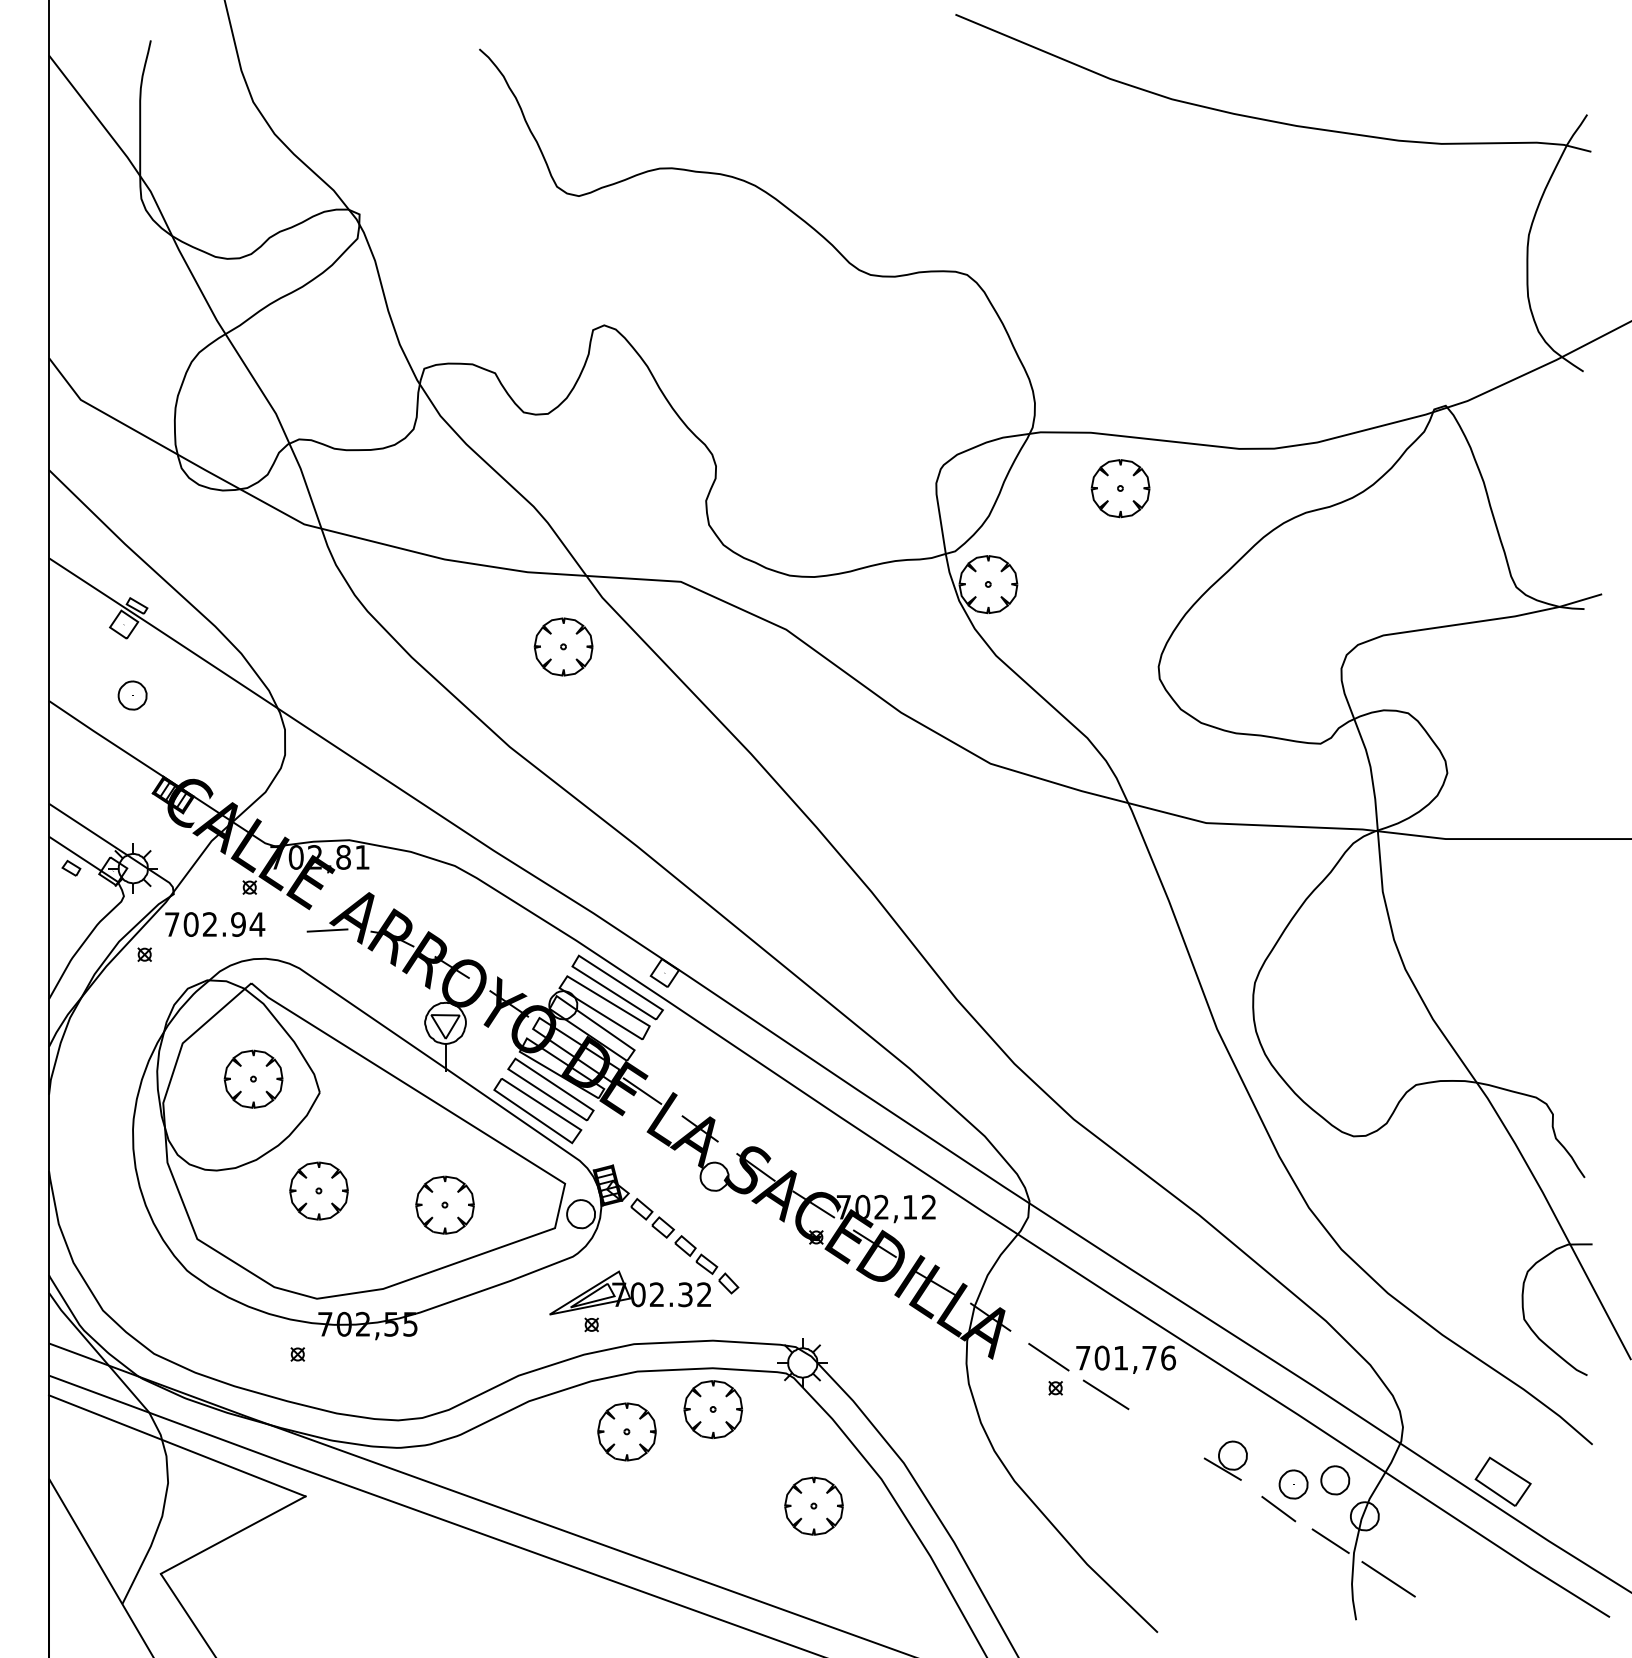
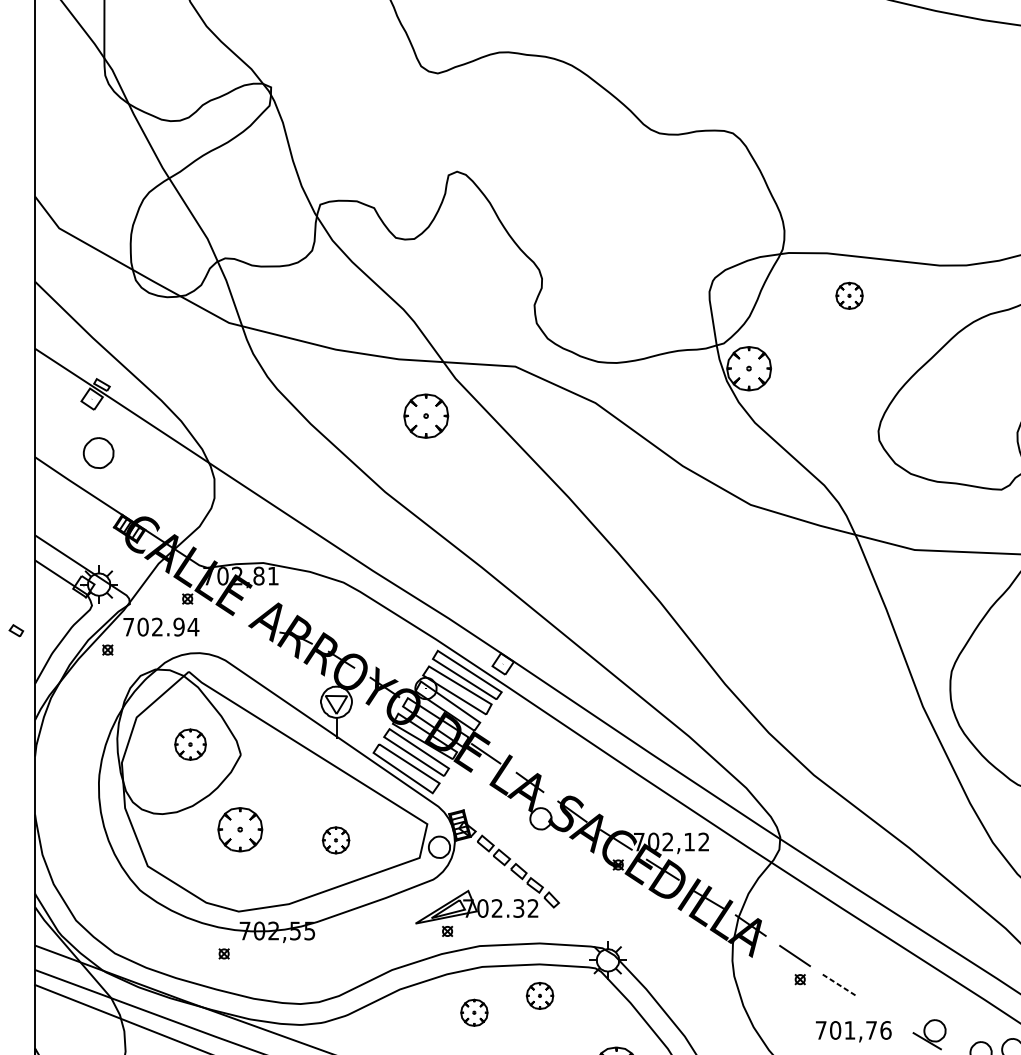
part: (1120, 488) -> (849, 295), size x0.6
part: (132, 695) -> (98, 453), size x1.4
part: (71, 867) -> (16, 630), moved
line: (327, 930) -> (246, 631), removed
part: (253, 1078) -> (190, 744), size x0.7
part: (444, 1204) -> (335, 839), size x0.6
text: (1125, 1359) -> (853, 1031), moved
line: (1105, 1394) -> (838, 984), solid -> dashed
part: (713, 1409) -> (540, 995), size x0.6
part: (626, 1431) -> (474, 1012), size x0.6

